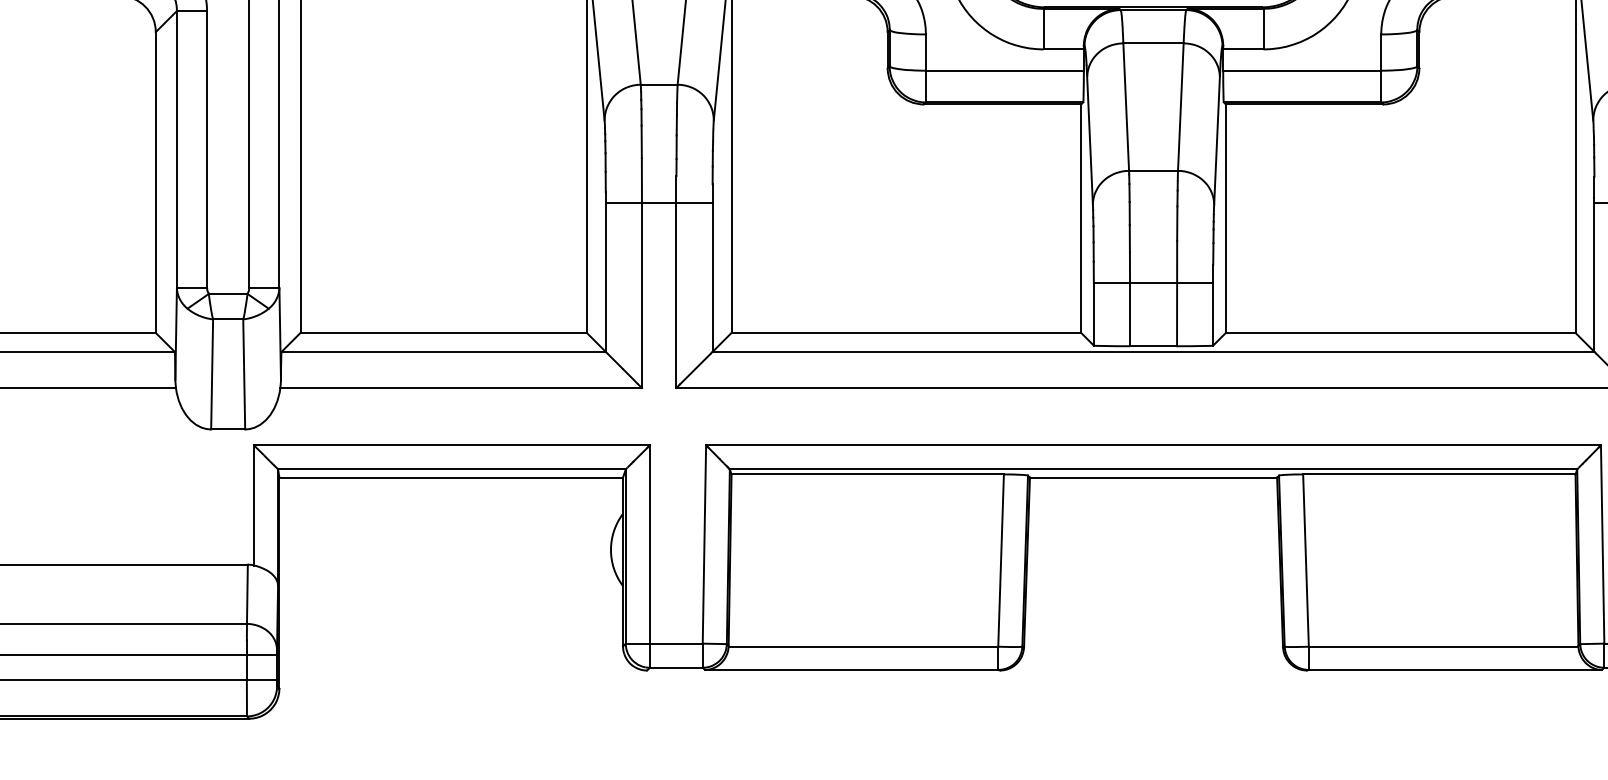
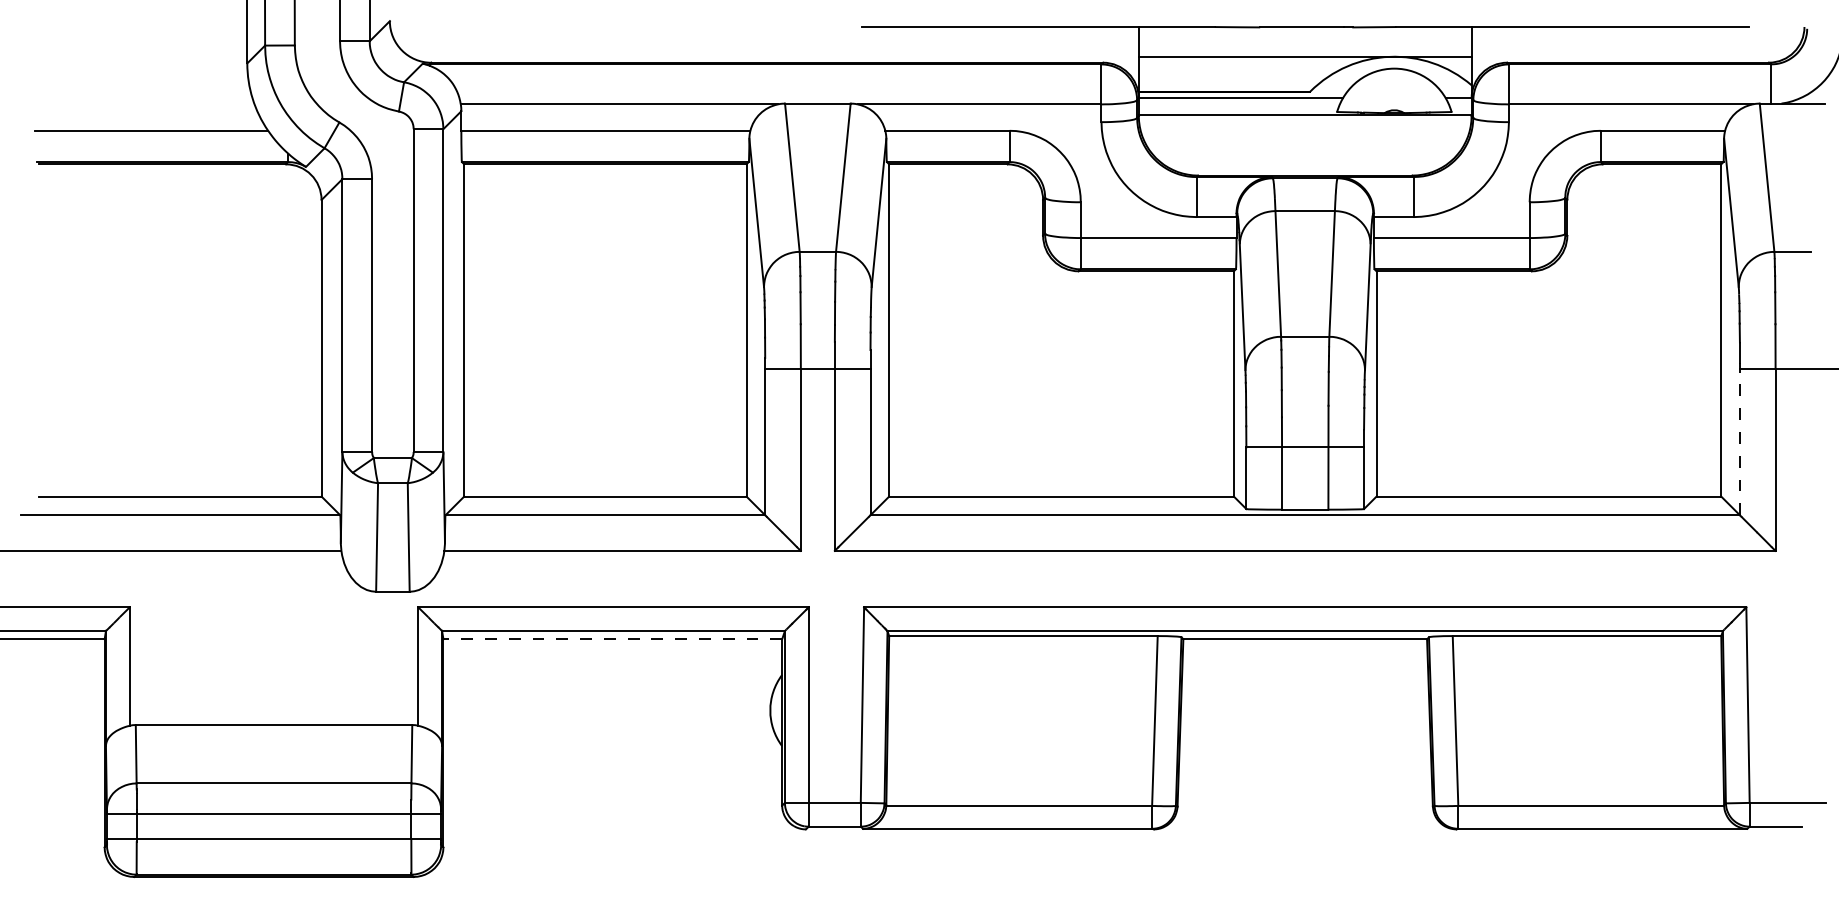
line: (1594, 275) -> (1739, 439), solid -> dashed
line: (450, 477) -> (612, 639), solid -> dashed

